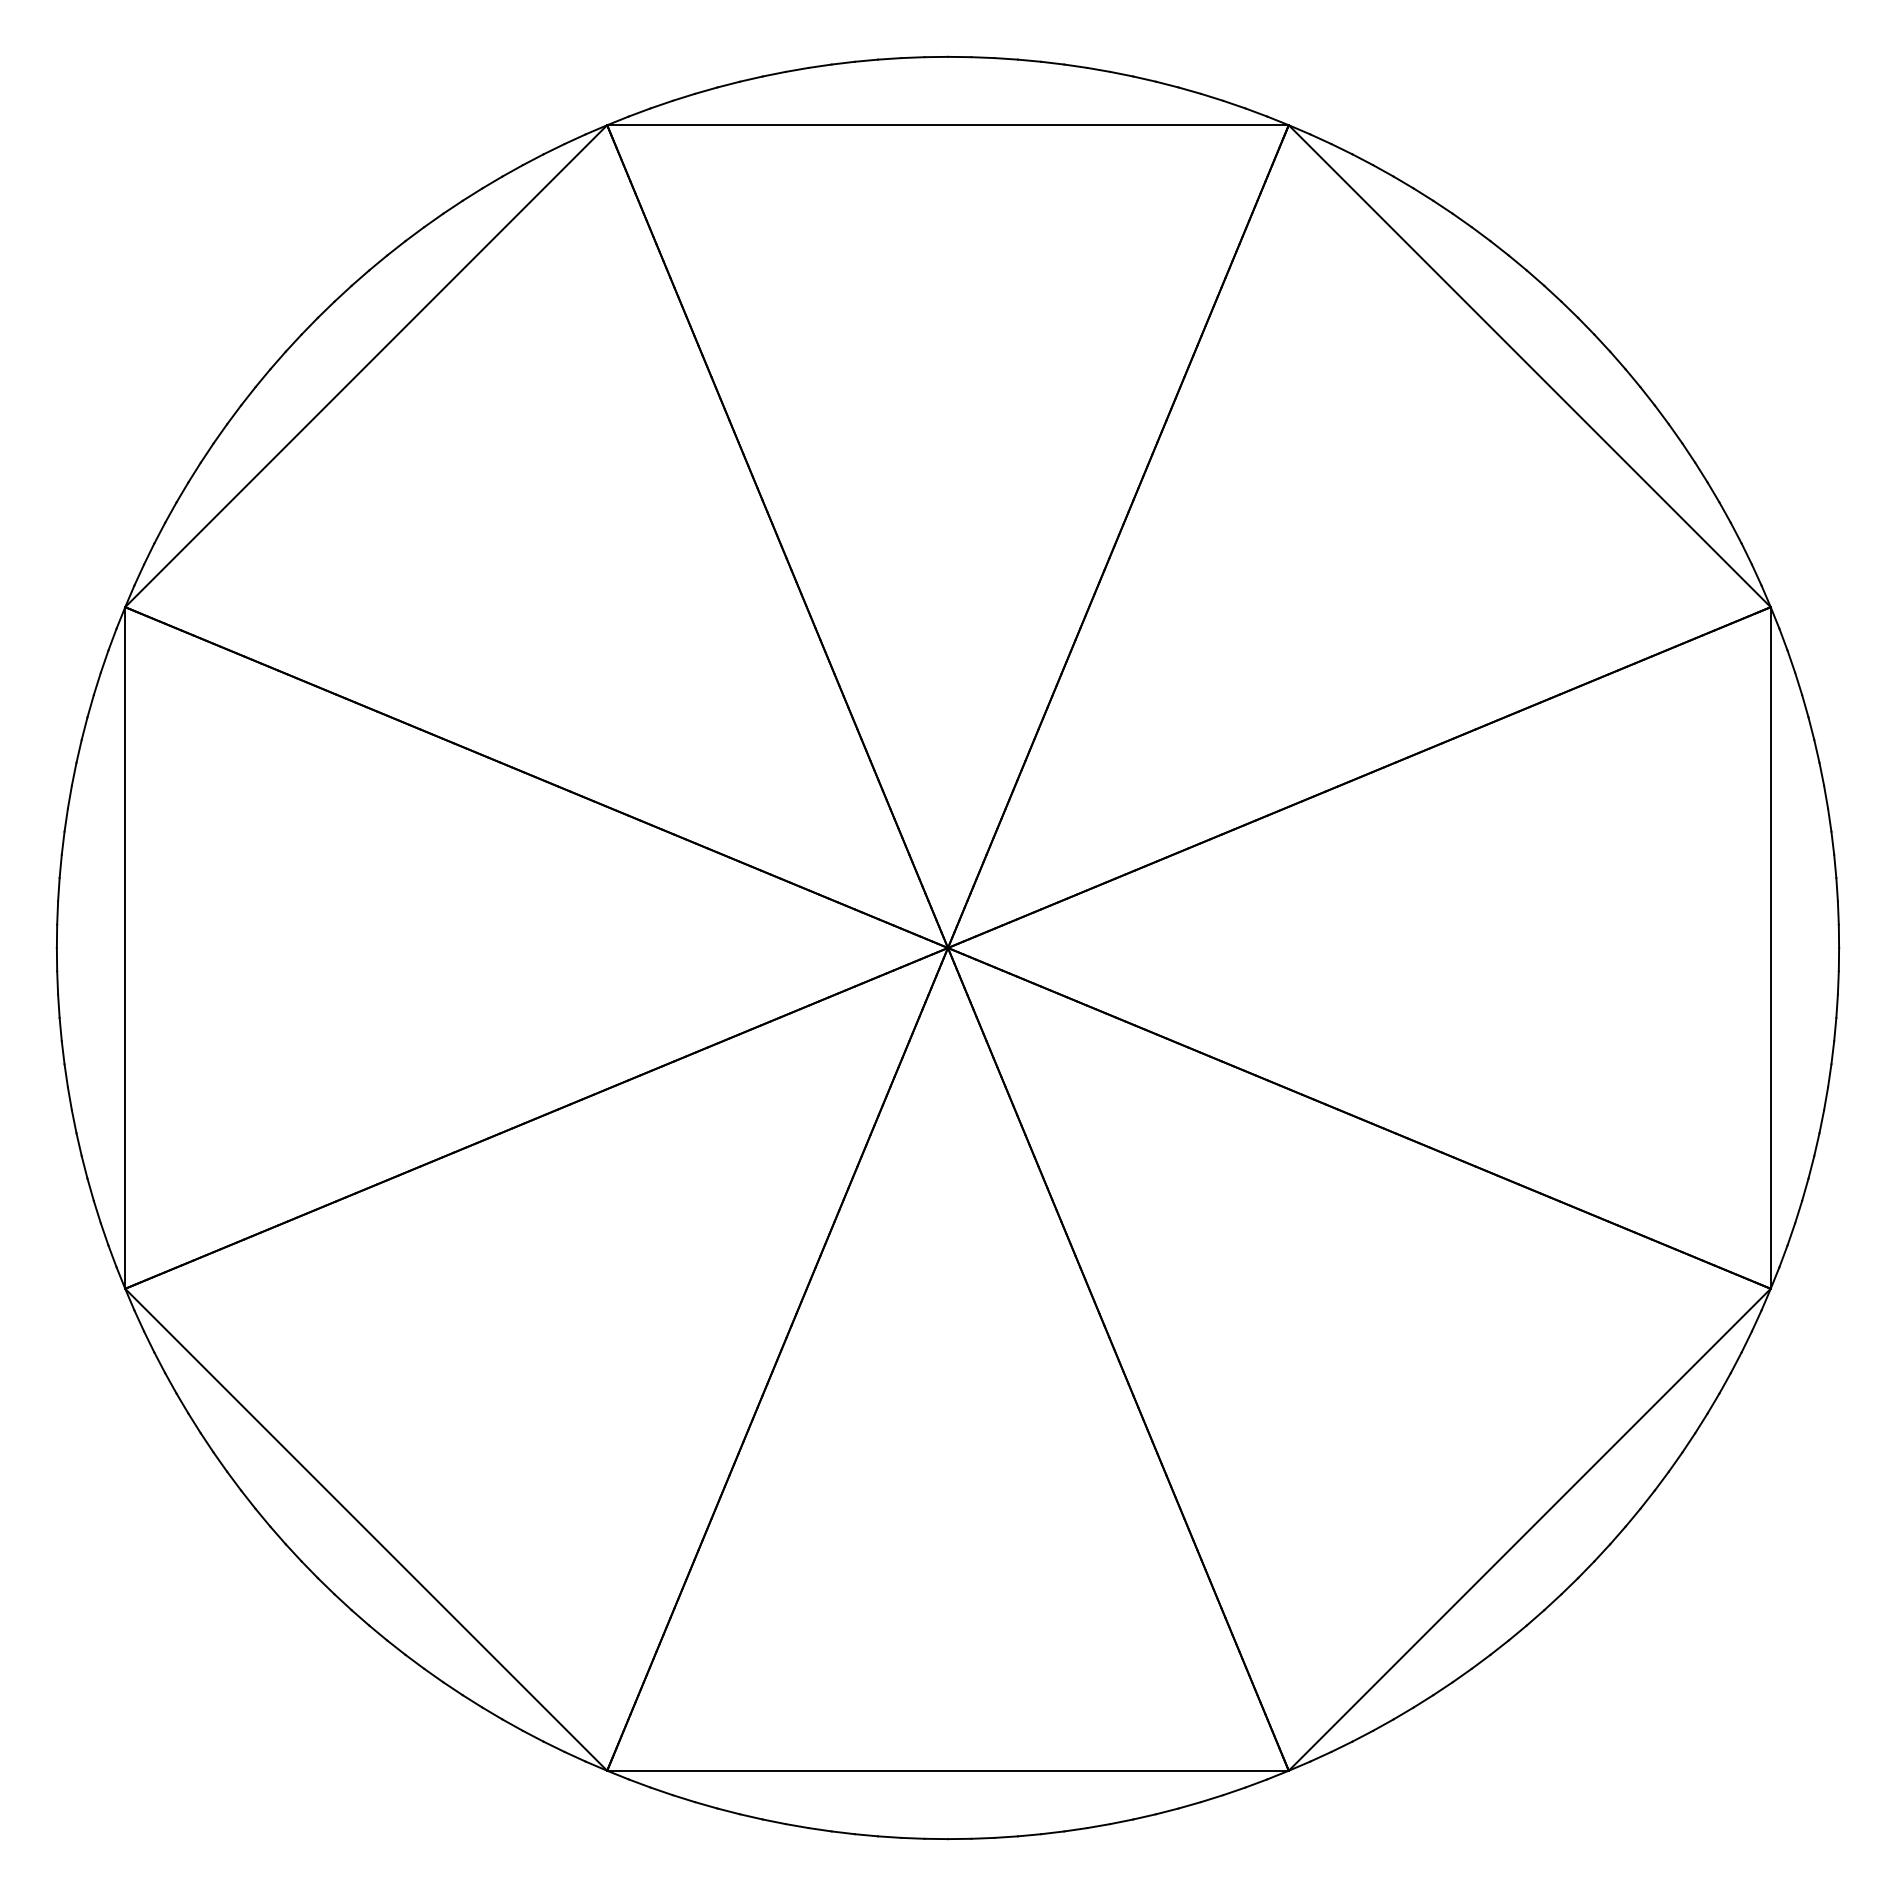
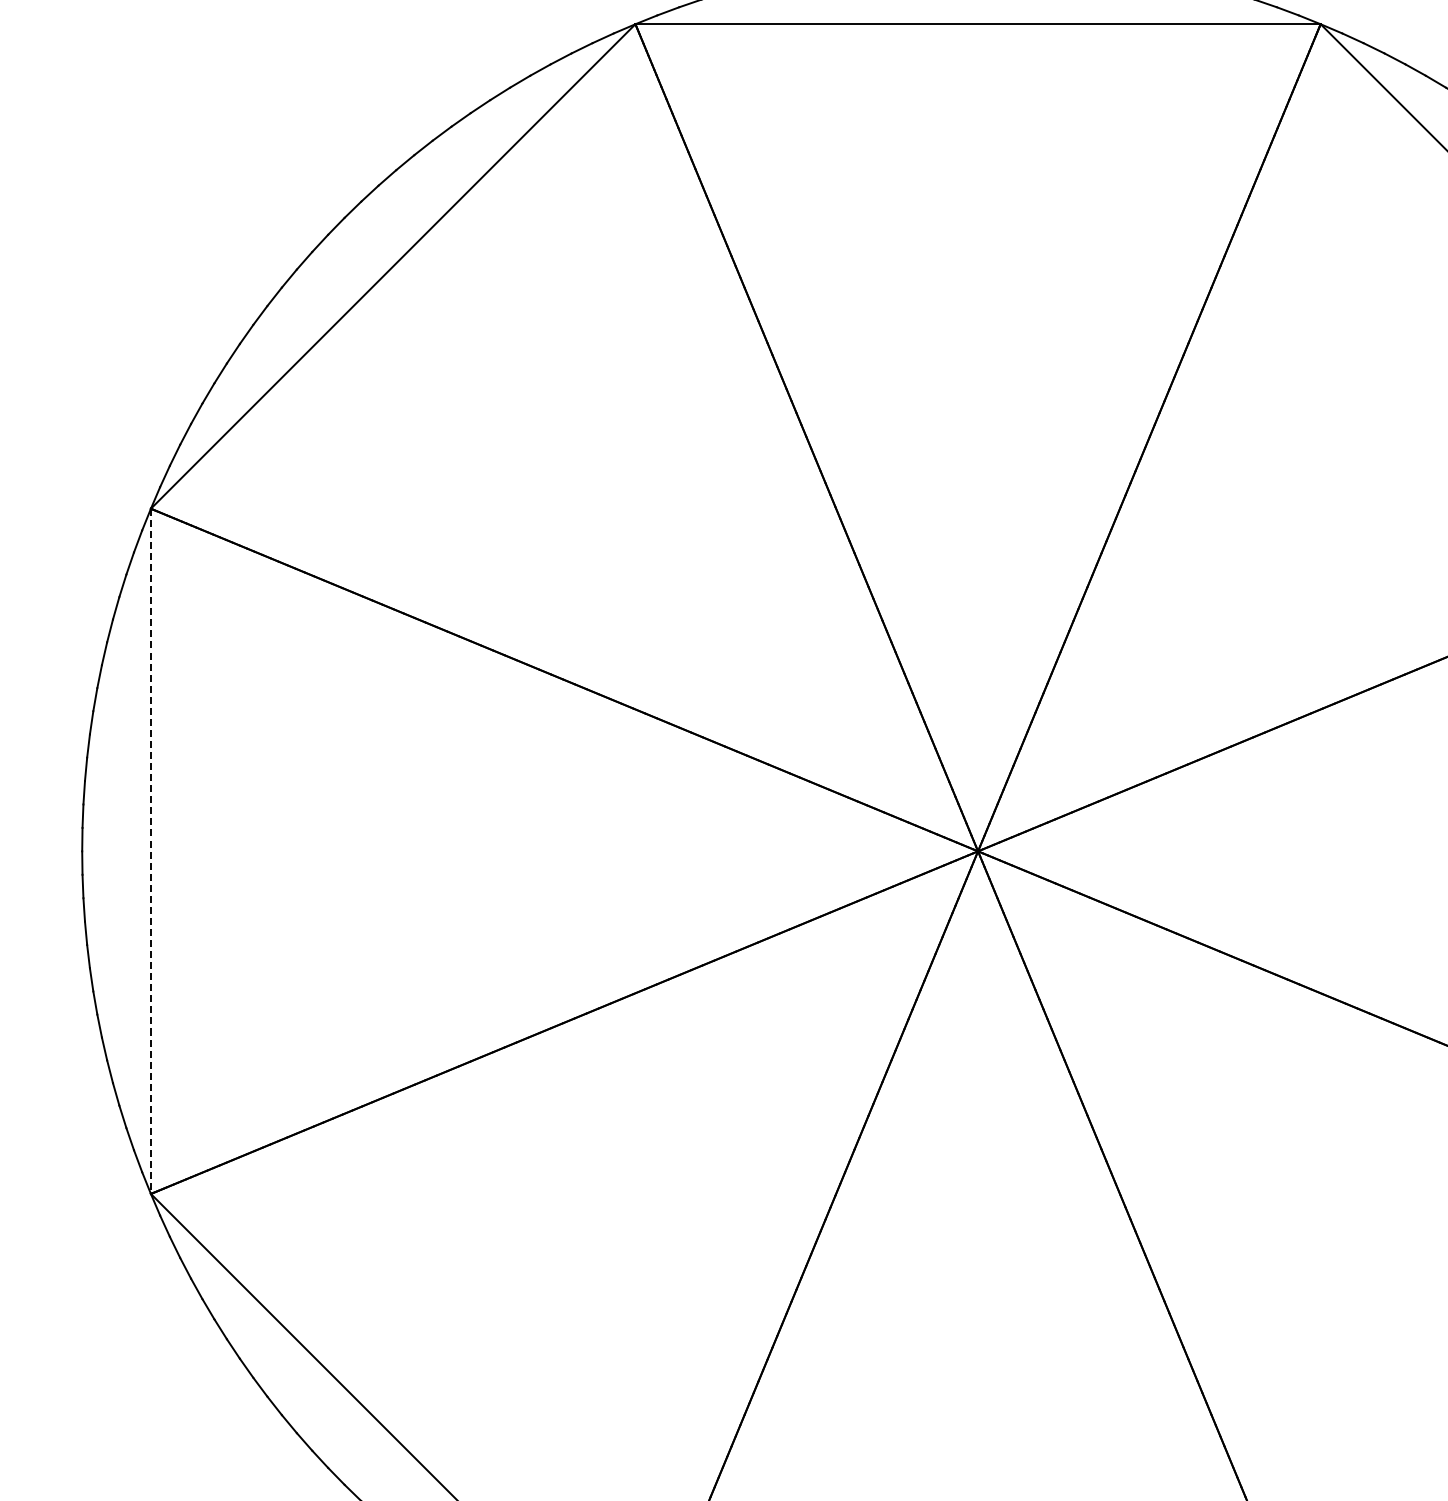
line: (125, 948) -> (151, 851), solid -> dashed

